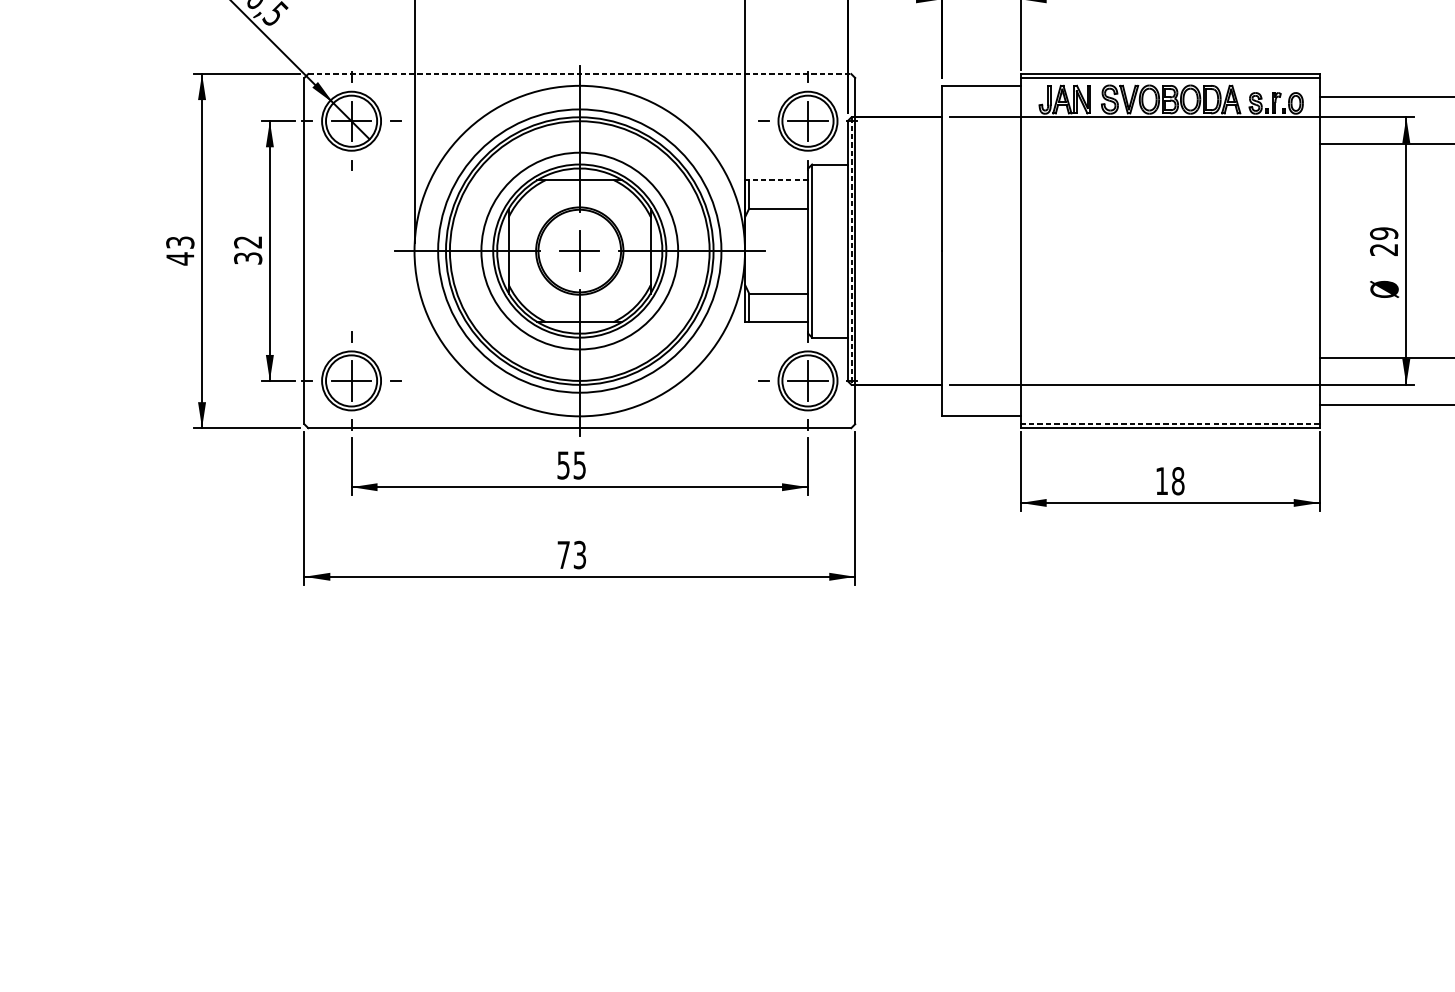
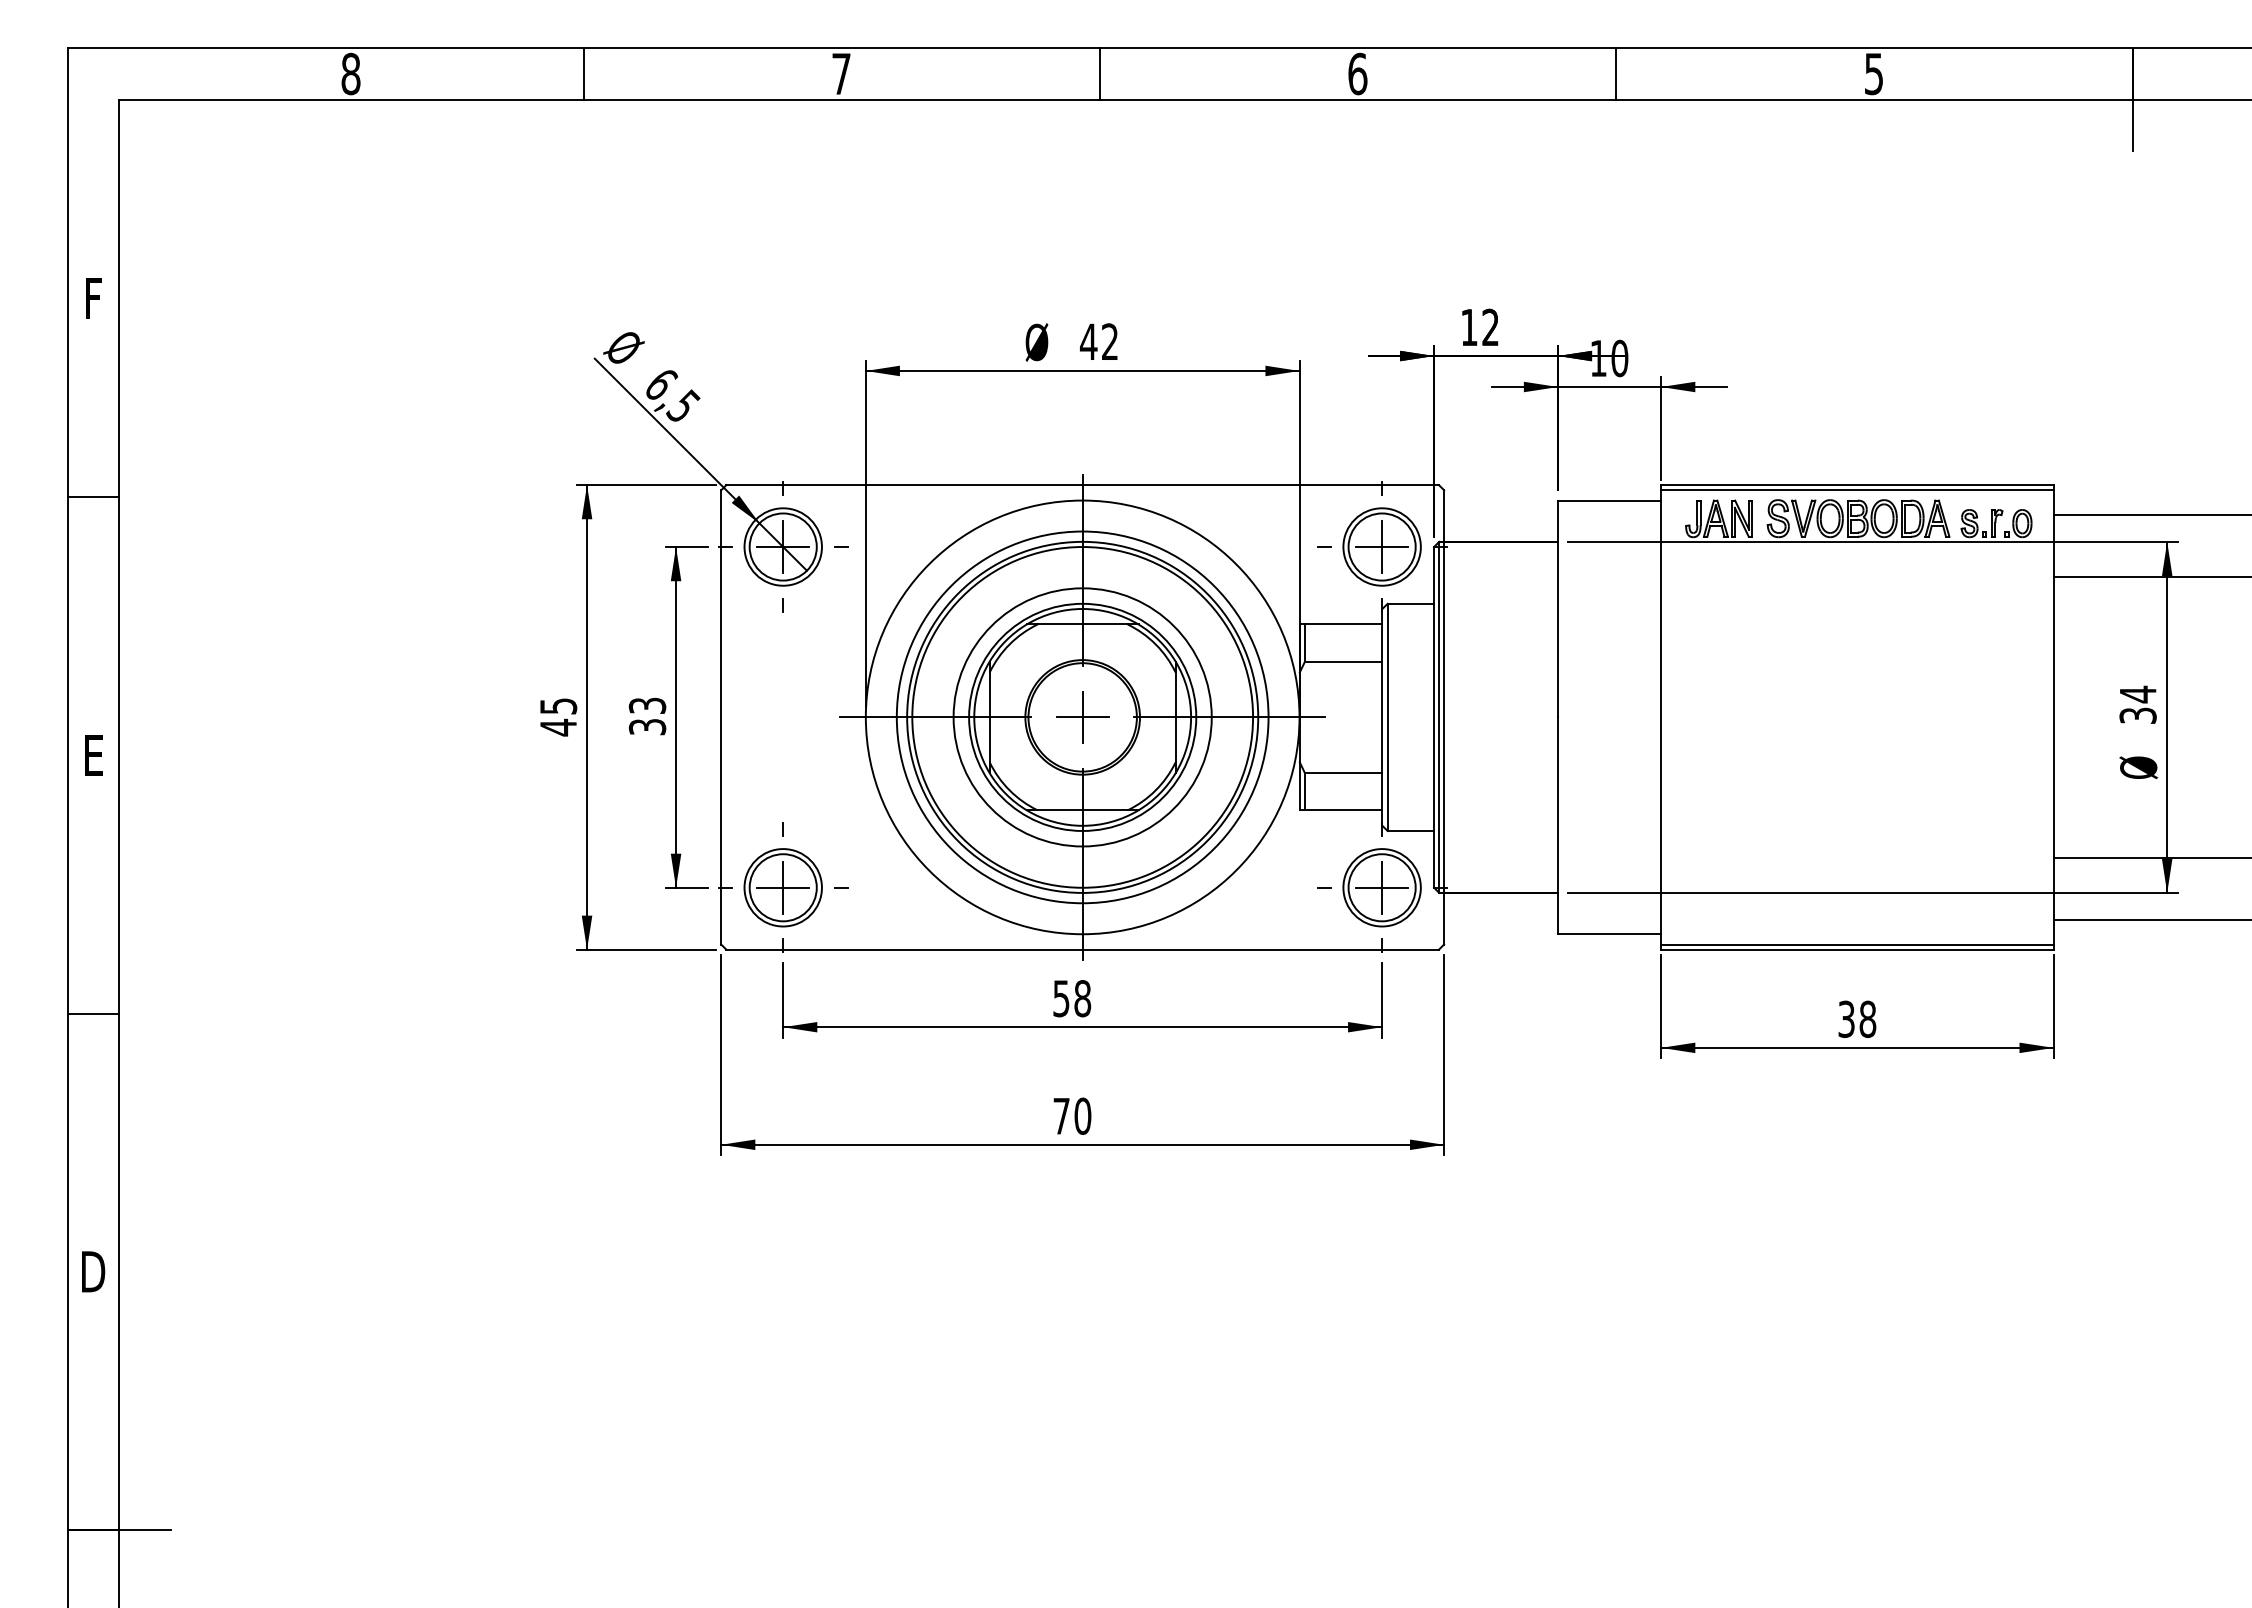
line: (580, 74) -> (1083, 485), dashed -> solid
line: (778, 180) -> (1343, 624), dashed -> solid
text: (1383, 241) -> (2137, 704), 29 -> 34
text: (179, 242) -> (557, 705), 43 -> 45
text: (248, 242) -> (647, 705), 32 -> 33
line: (851, 251) -> (1439, 717), dashed -> solid
line: (1170, 424) -> (1857, 944), dashed -> solid
text: (579, 465) -> (1082, 998), 55 -> 58
text: (1161, 480) -> (1846, 1018), 18 -> 38
text: (579, 554) -> (1082, 1115), 73 -> 70

